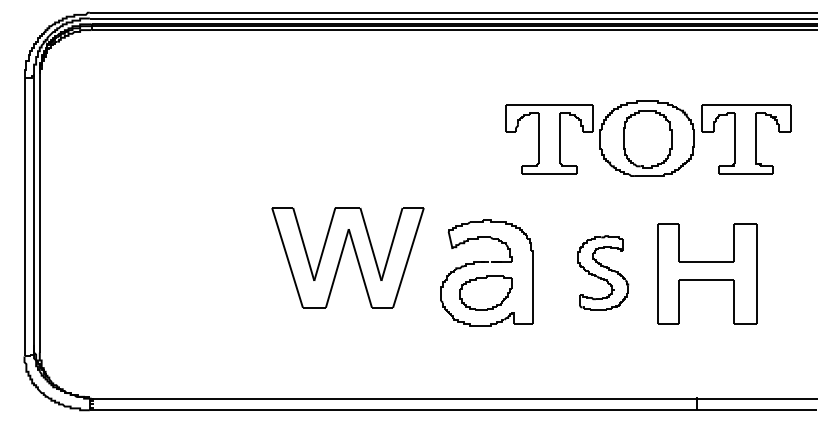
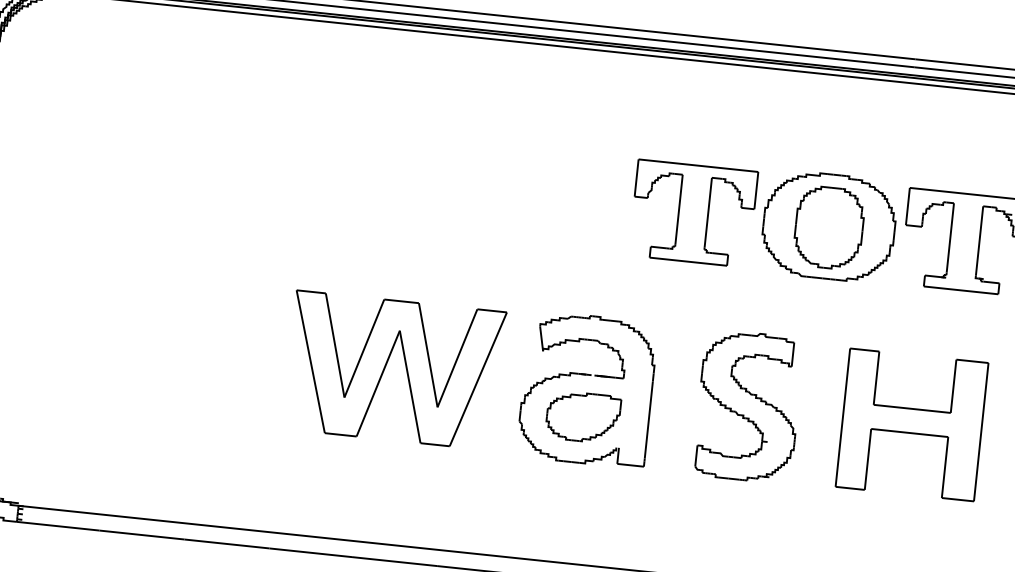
part: (347, 257) -> (393, 369), moved
part: (603, 272) -> (748, 405), size x1.43
part: (707, 273) -> (912, 424), moved

